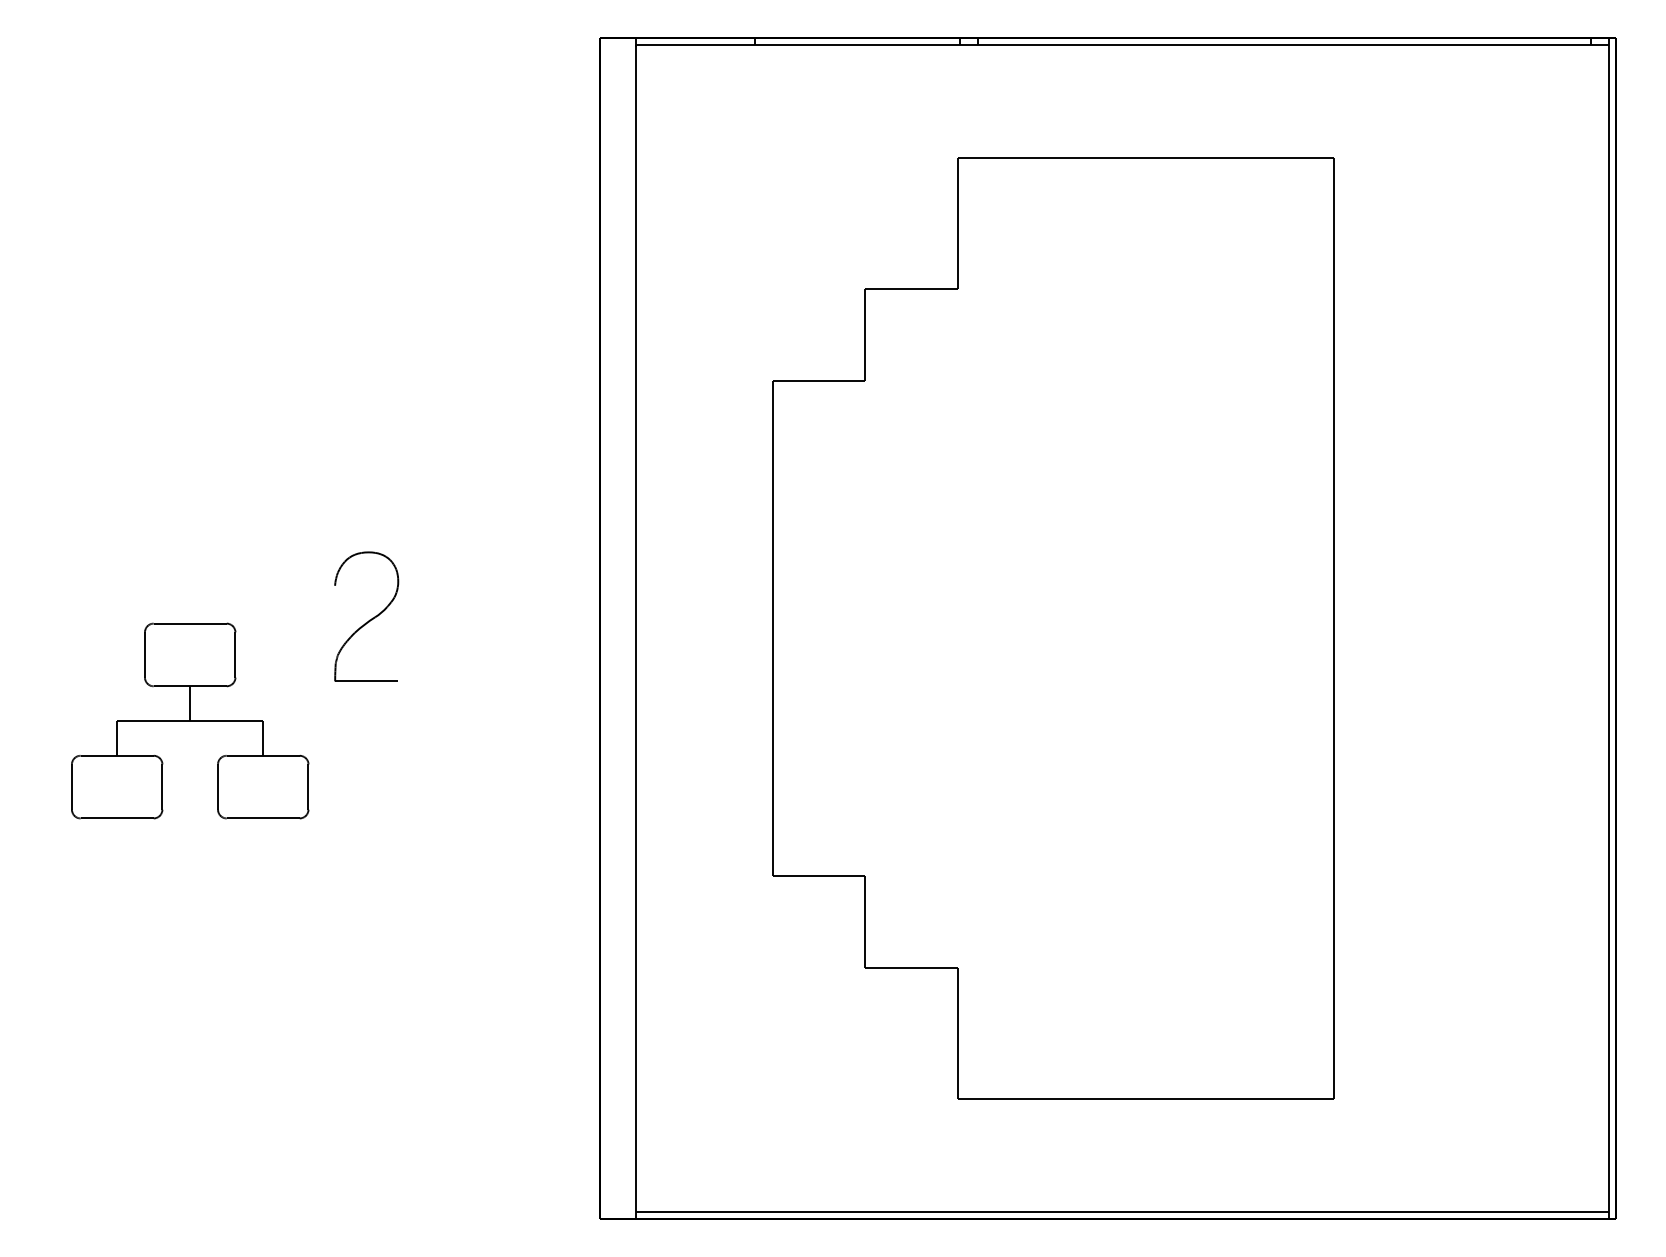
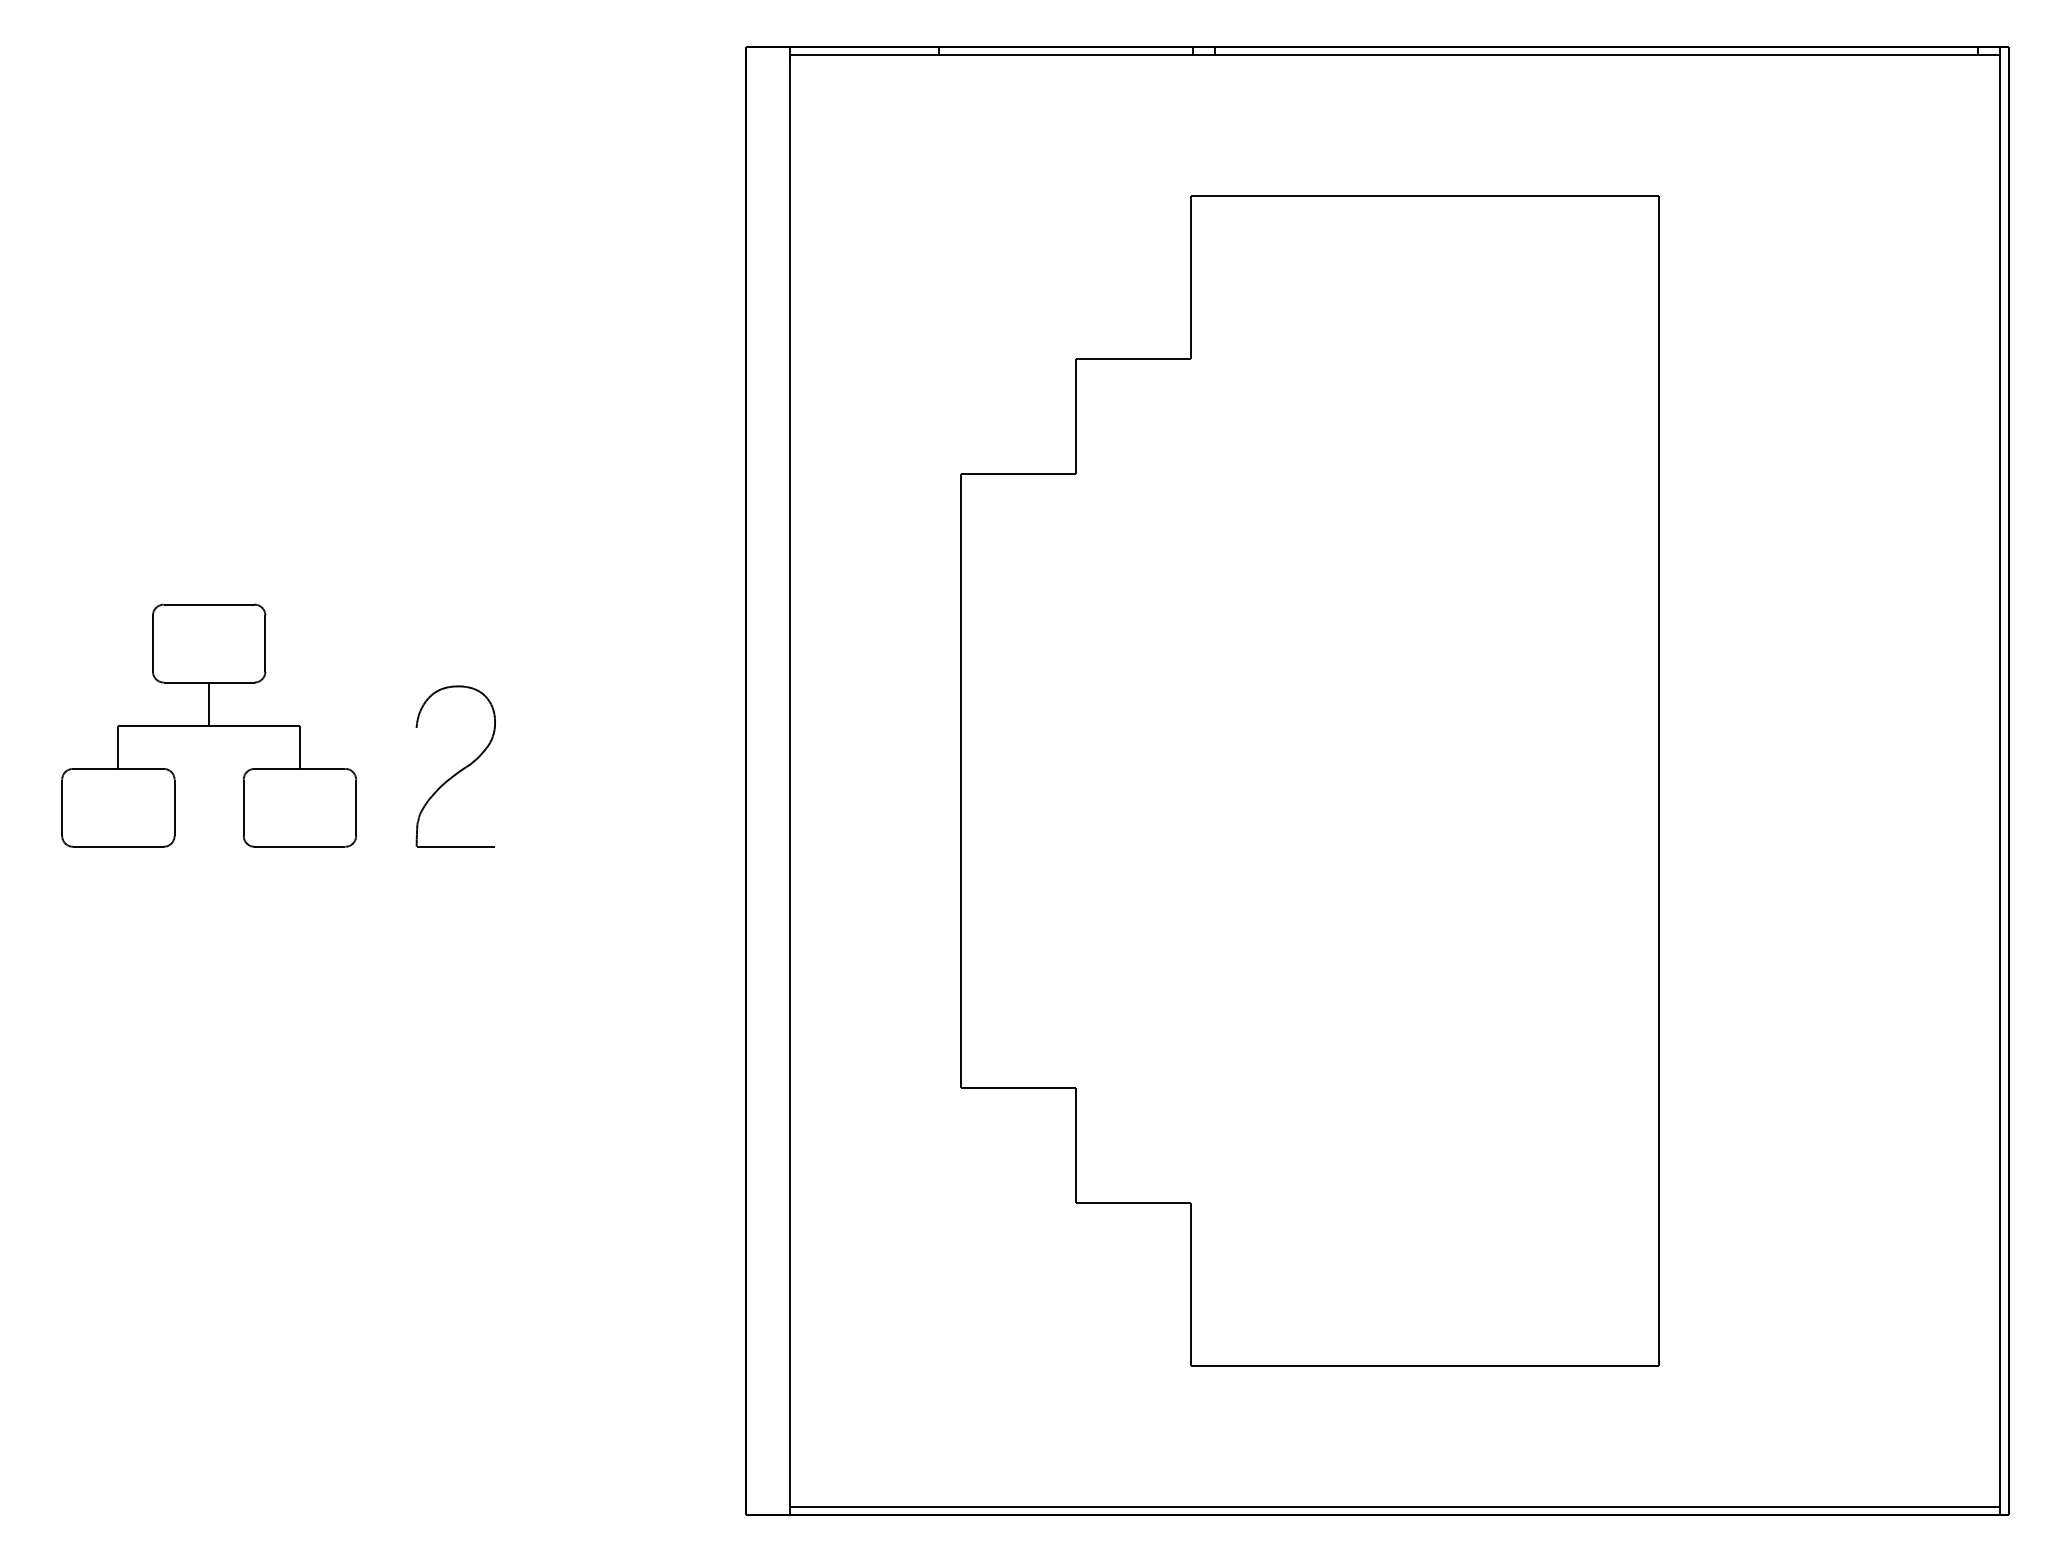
part: (190, 720) -> (209, 725), moved

